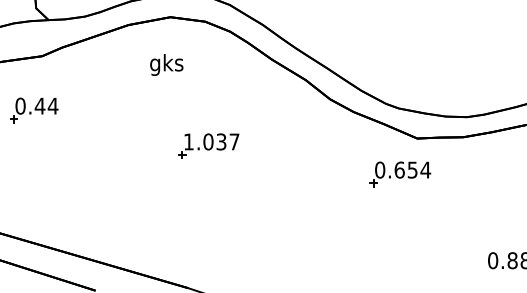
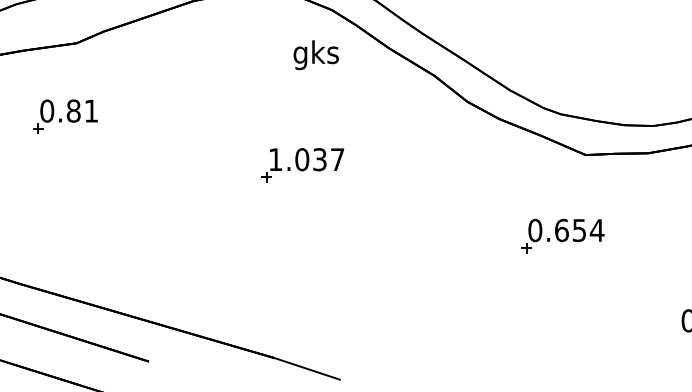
text: (166, 64) -> (315, 54), moved
text: (46, 105) -> (82, 110), 0.44 -> 0.81
part: (400, 174) -> (562, 236), moved

